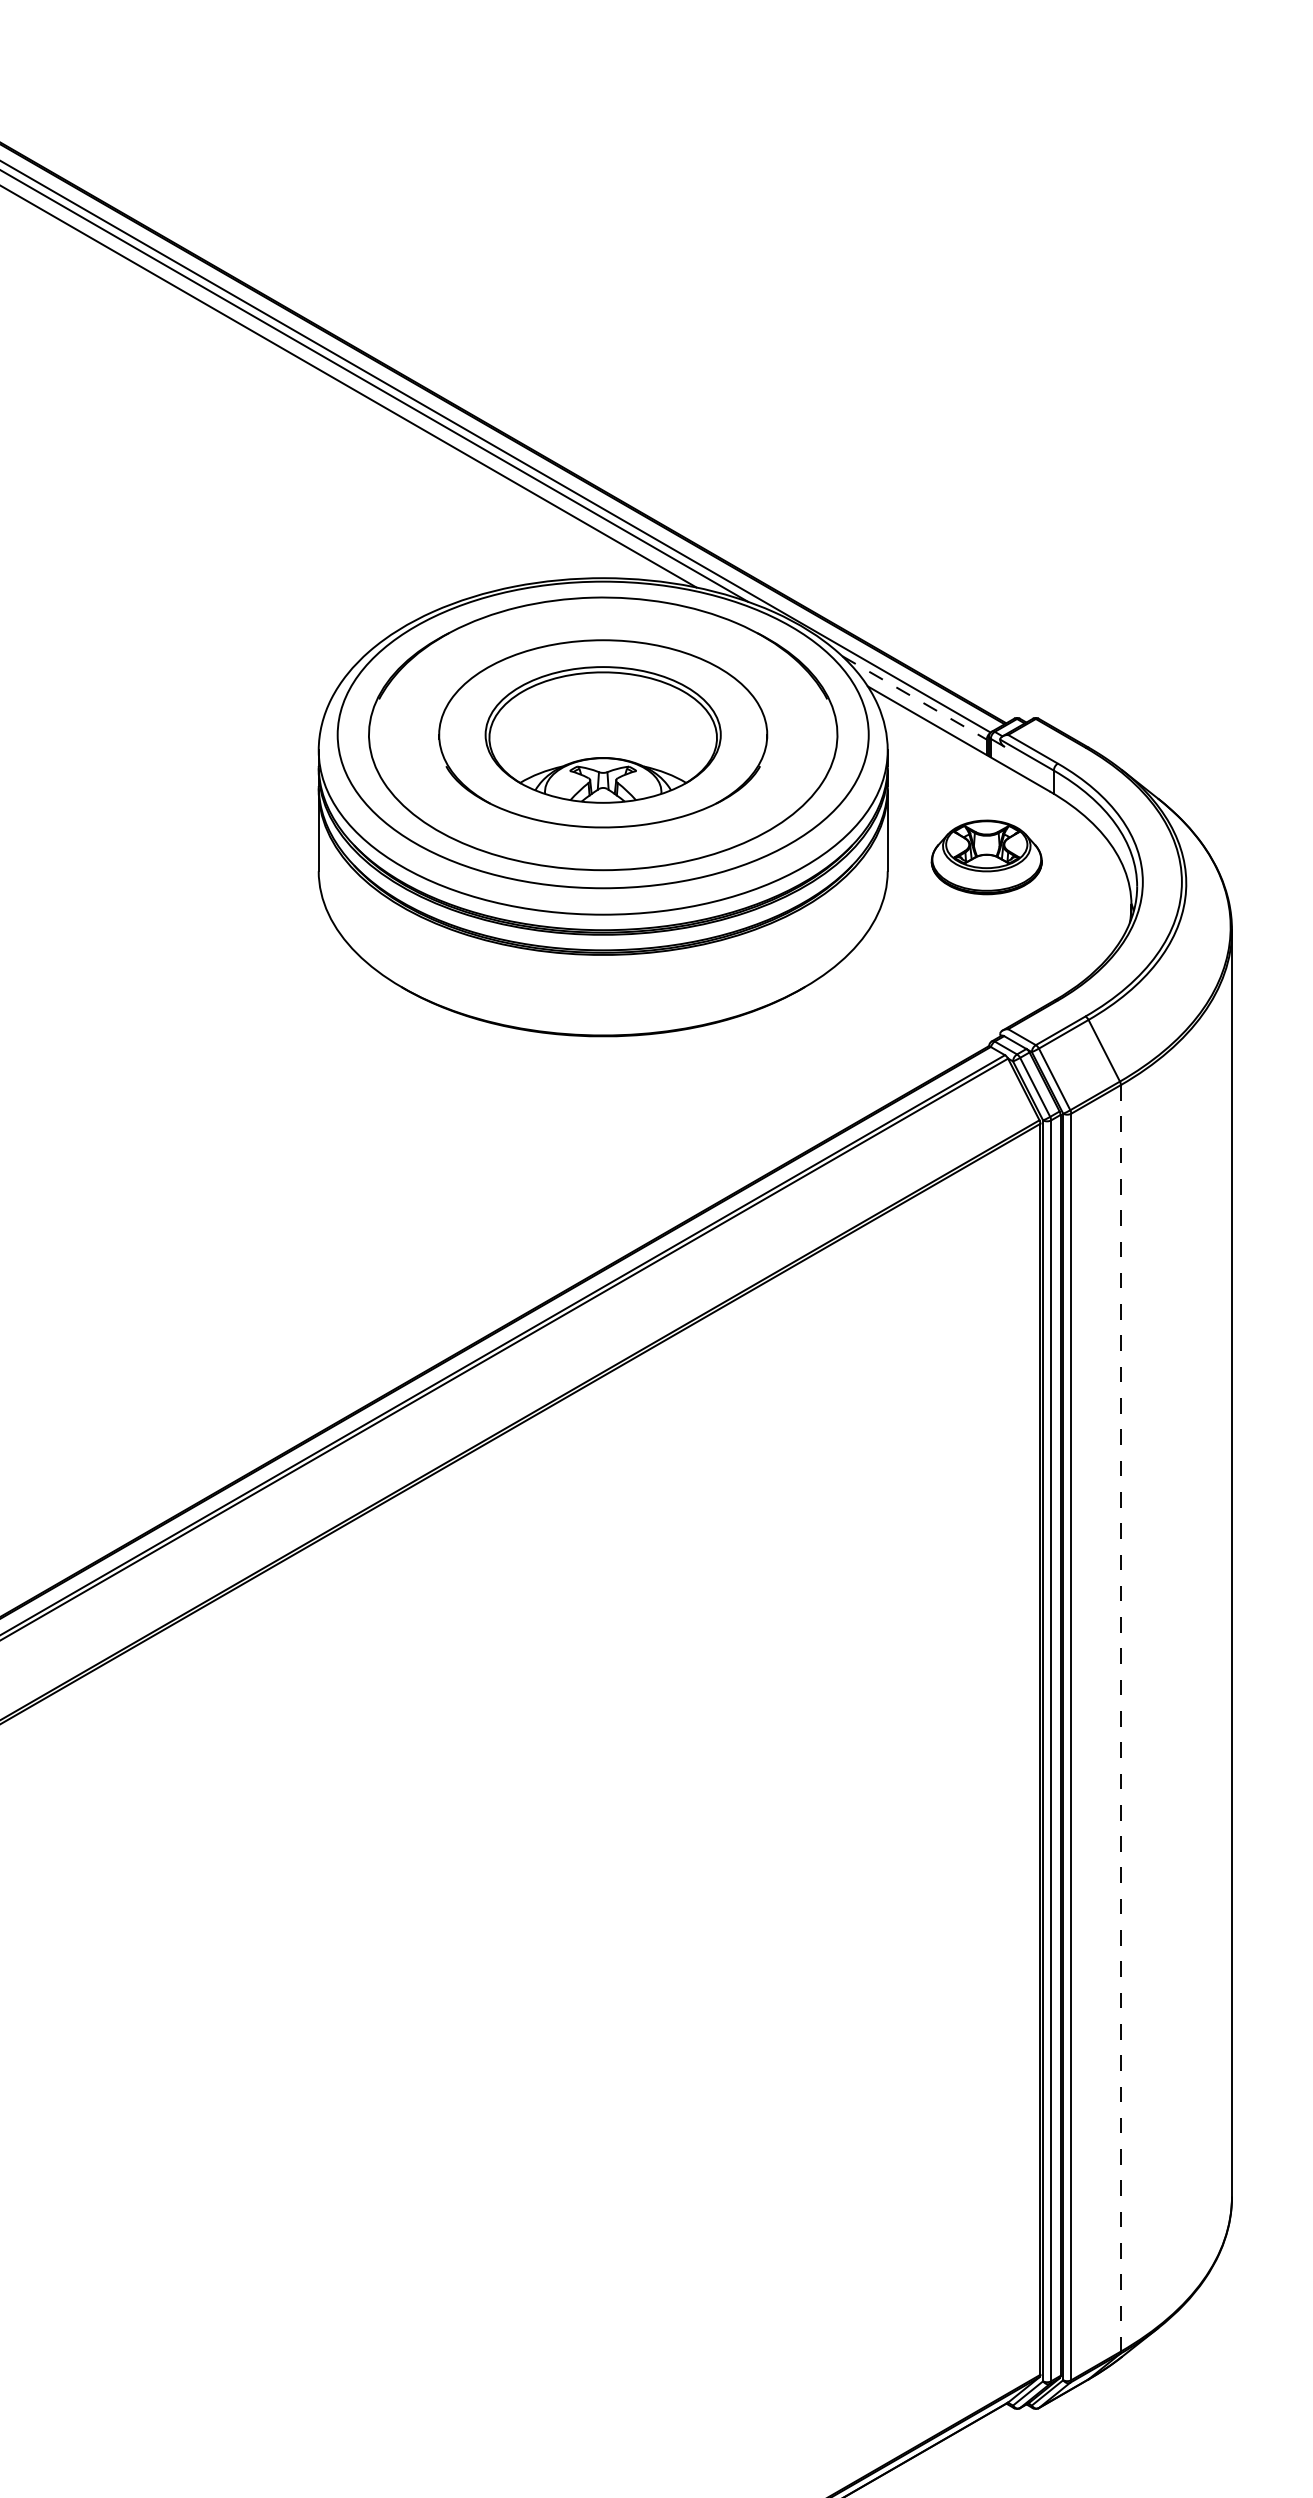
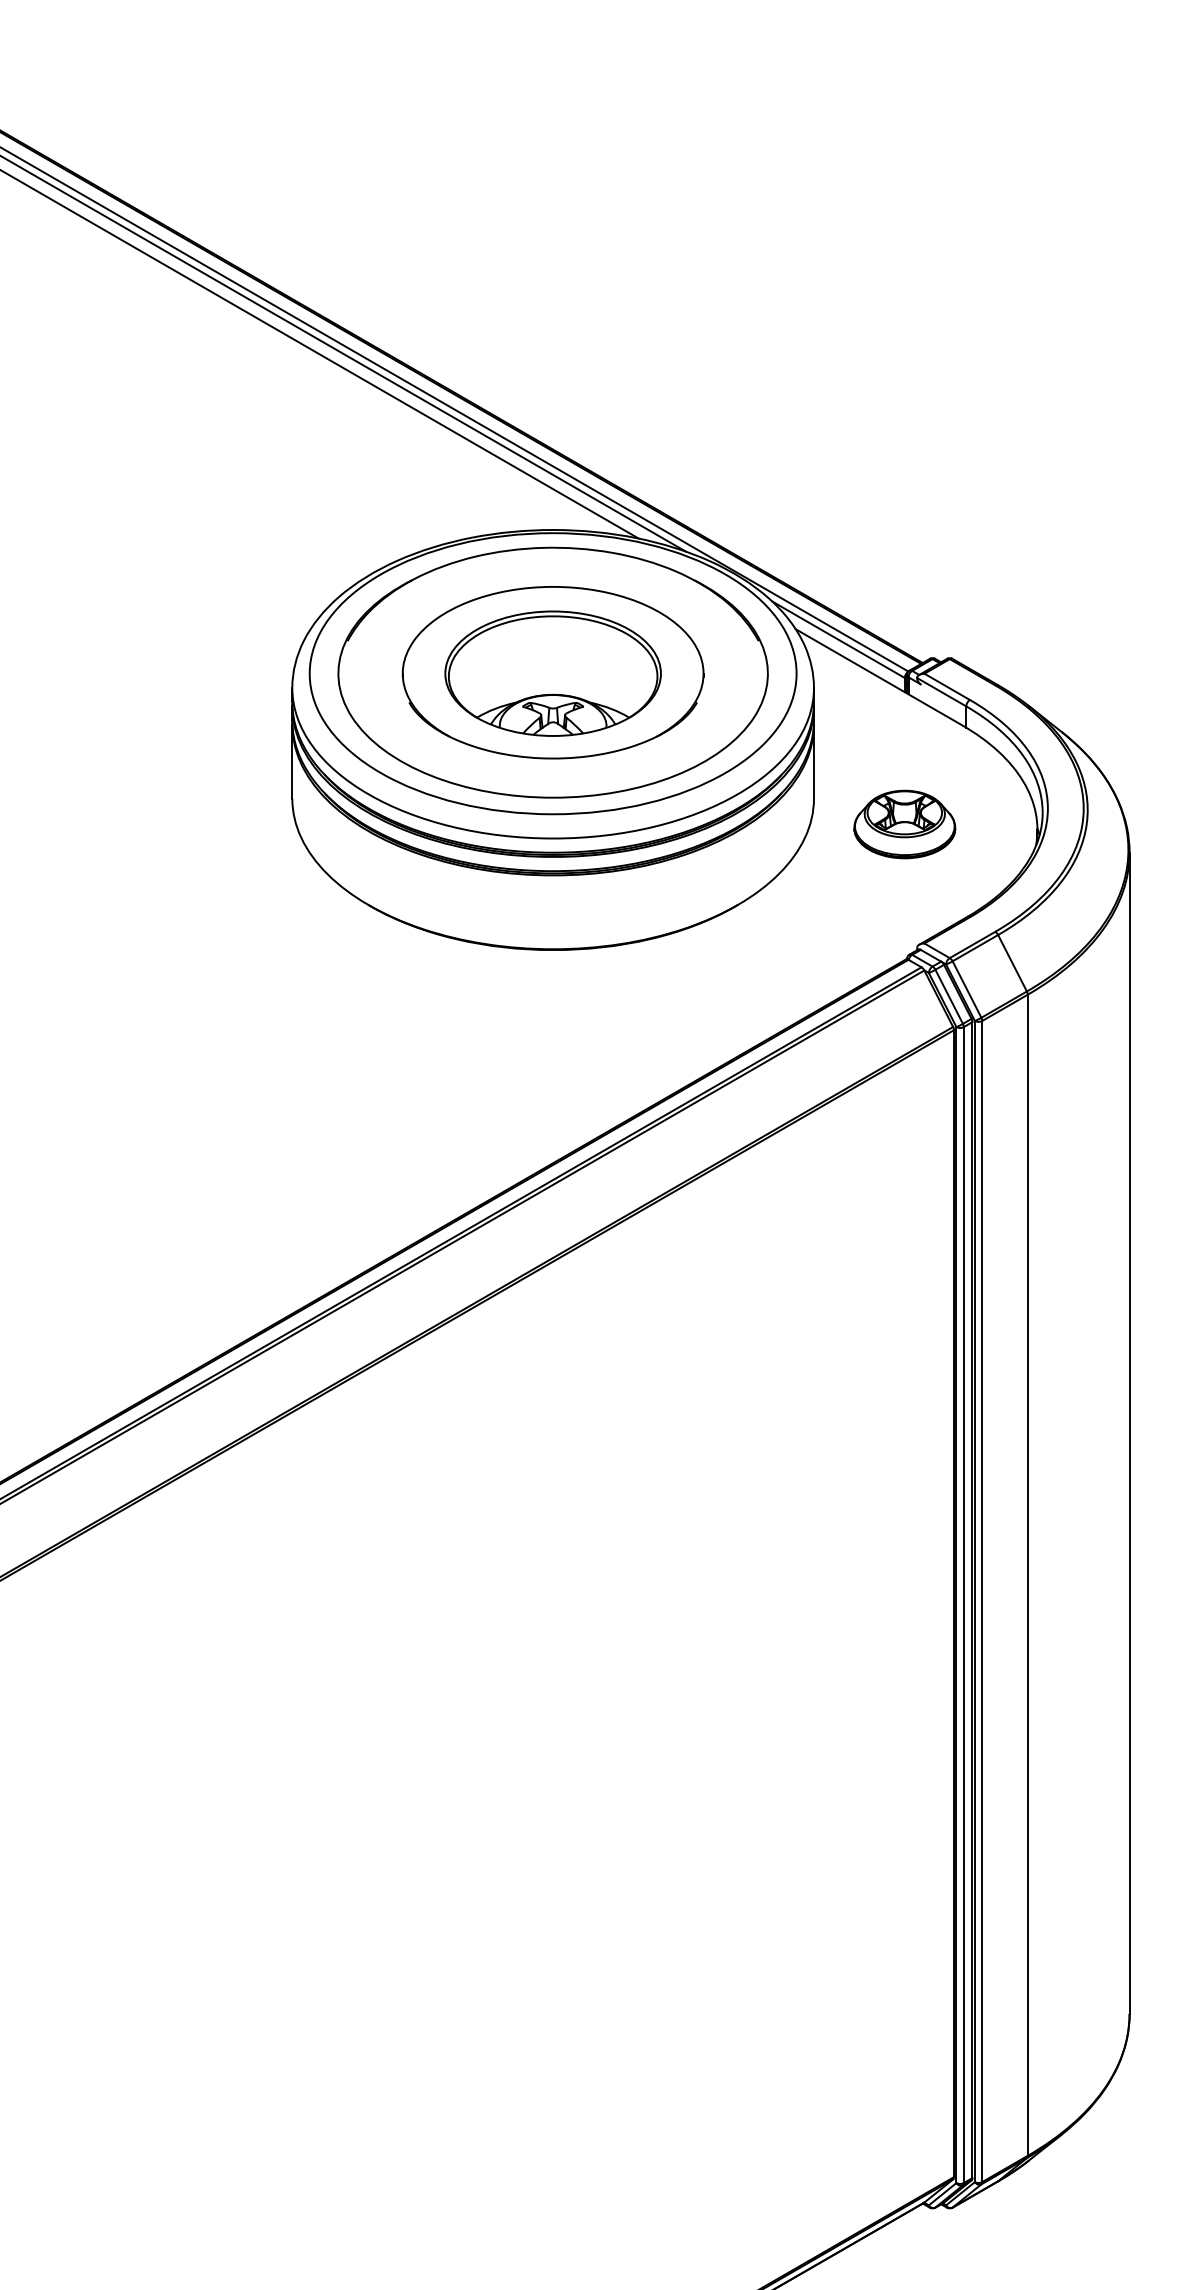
line: (914, 698) -> (838, 640), dashed -> solid
part: (986, 857) -> (904, 824), moved
line: (1120, 1718) -> (1027, 1575), dashed -> solid

